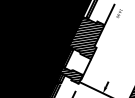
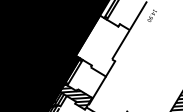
hatch: (86, 38) -> (102, 46), removed

